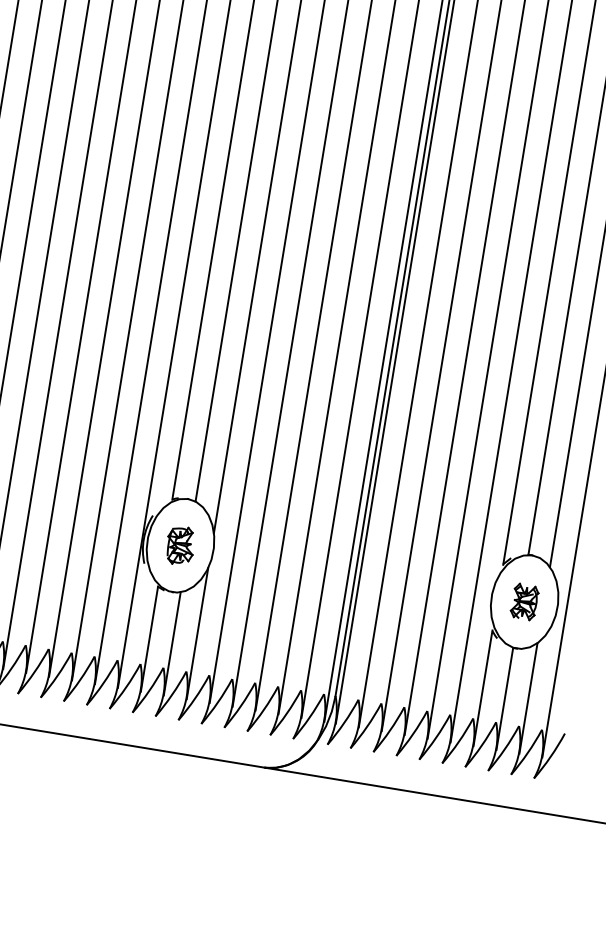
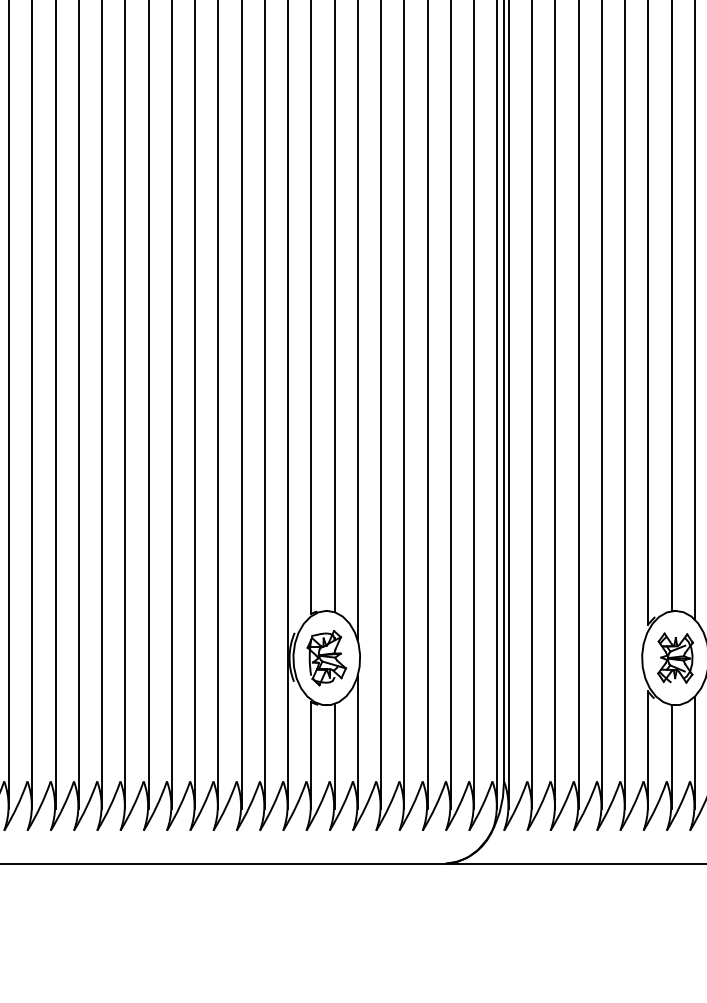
part: (180, 546) -> (326, 658), size x1.43
part: (524, 601) -> (675, 657), size x1.43

